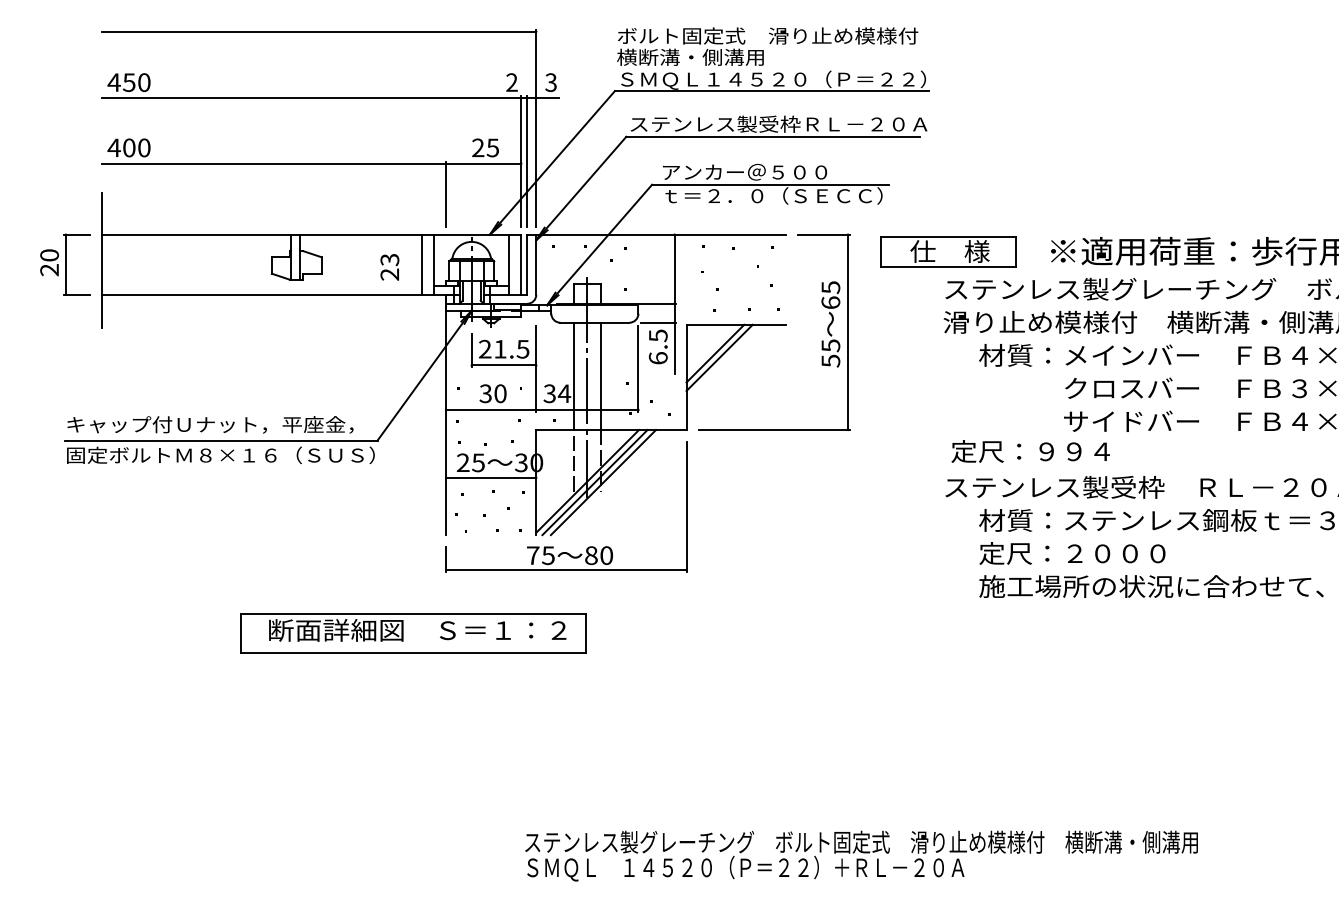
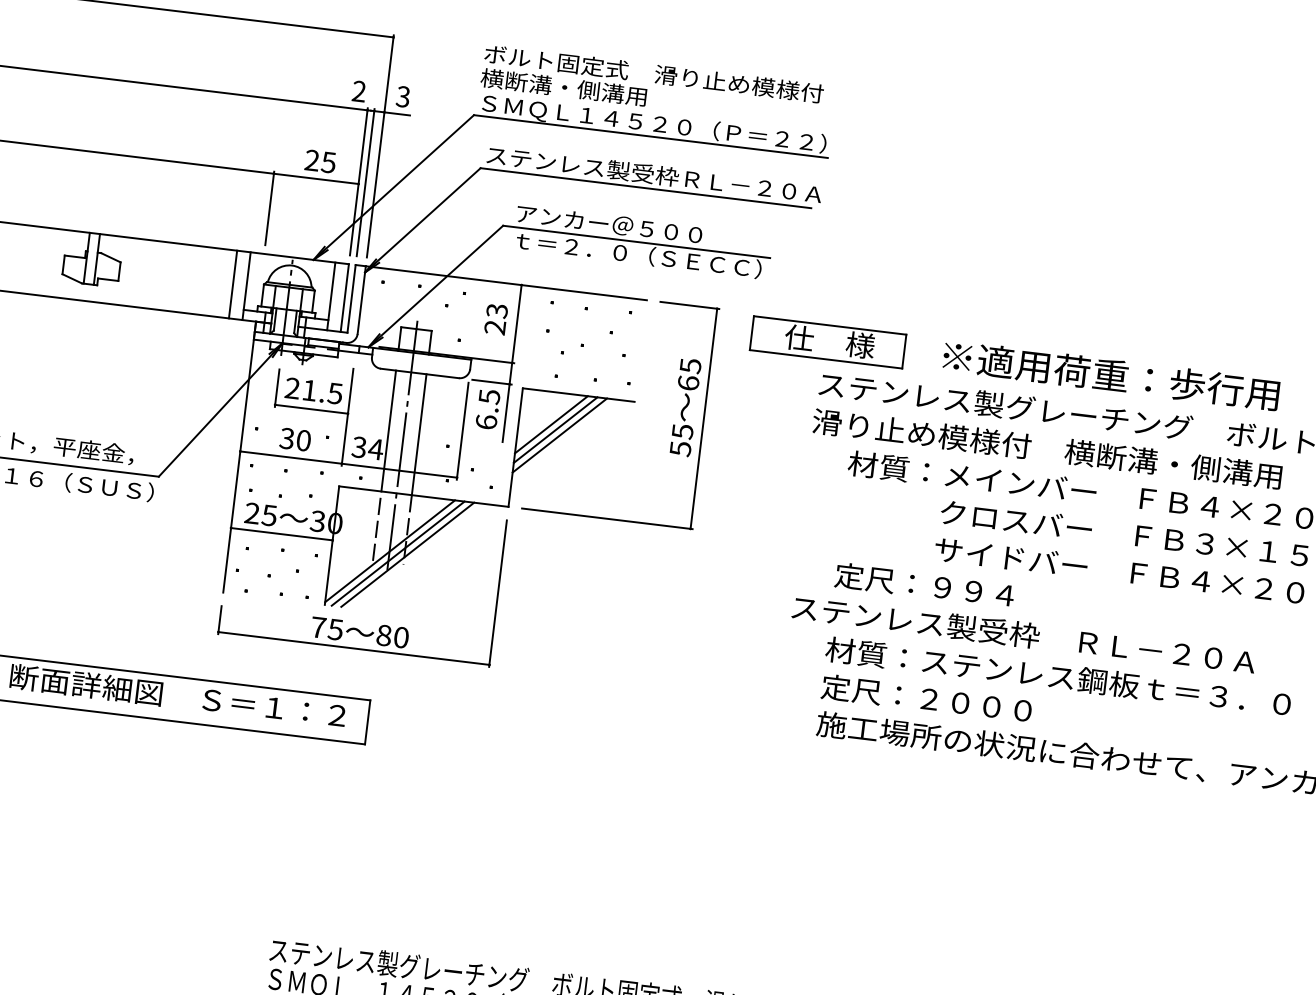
text: (389, 267) -> (495, 319), moved
line: (723, 361) -> (559, 434), added
text: (1030, 451) -> (924, 585), moved

